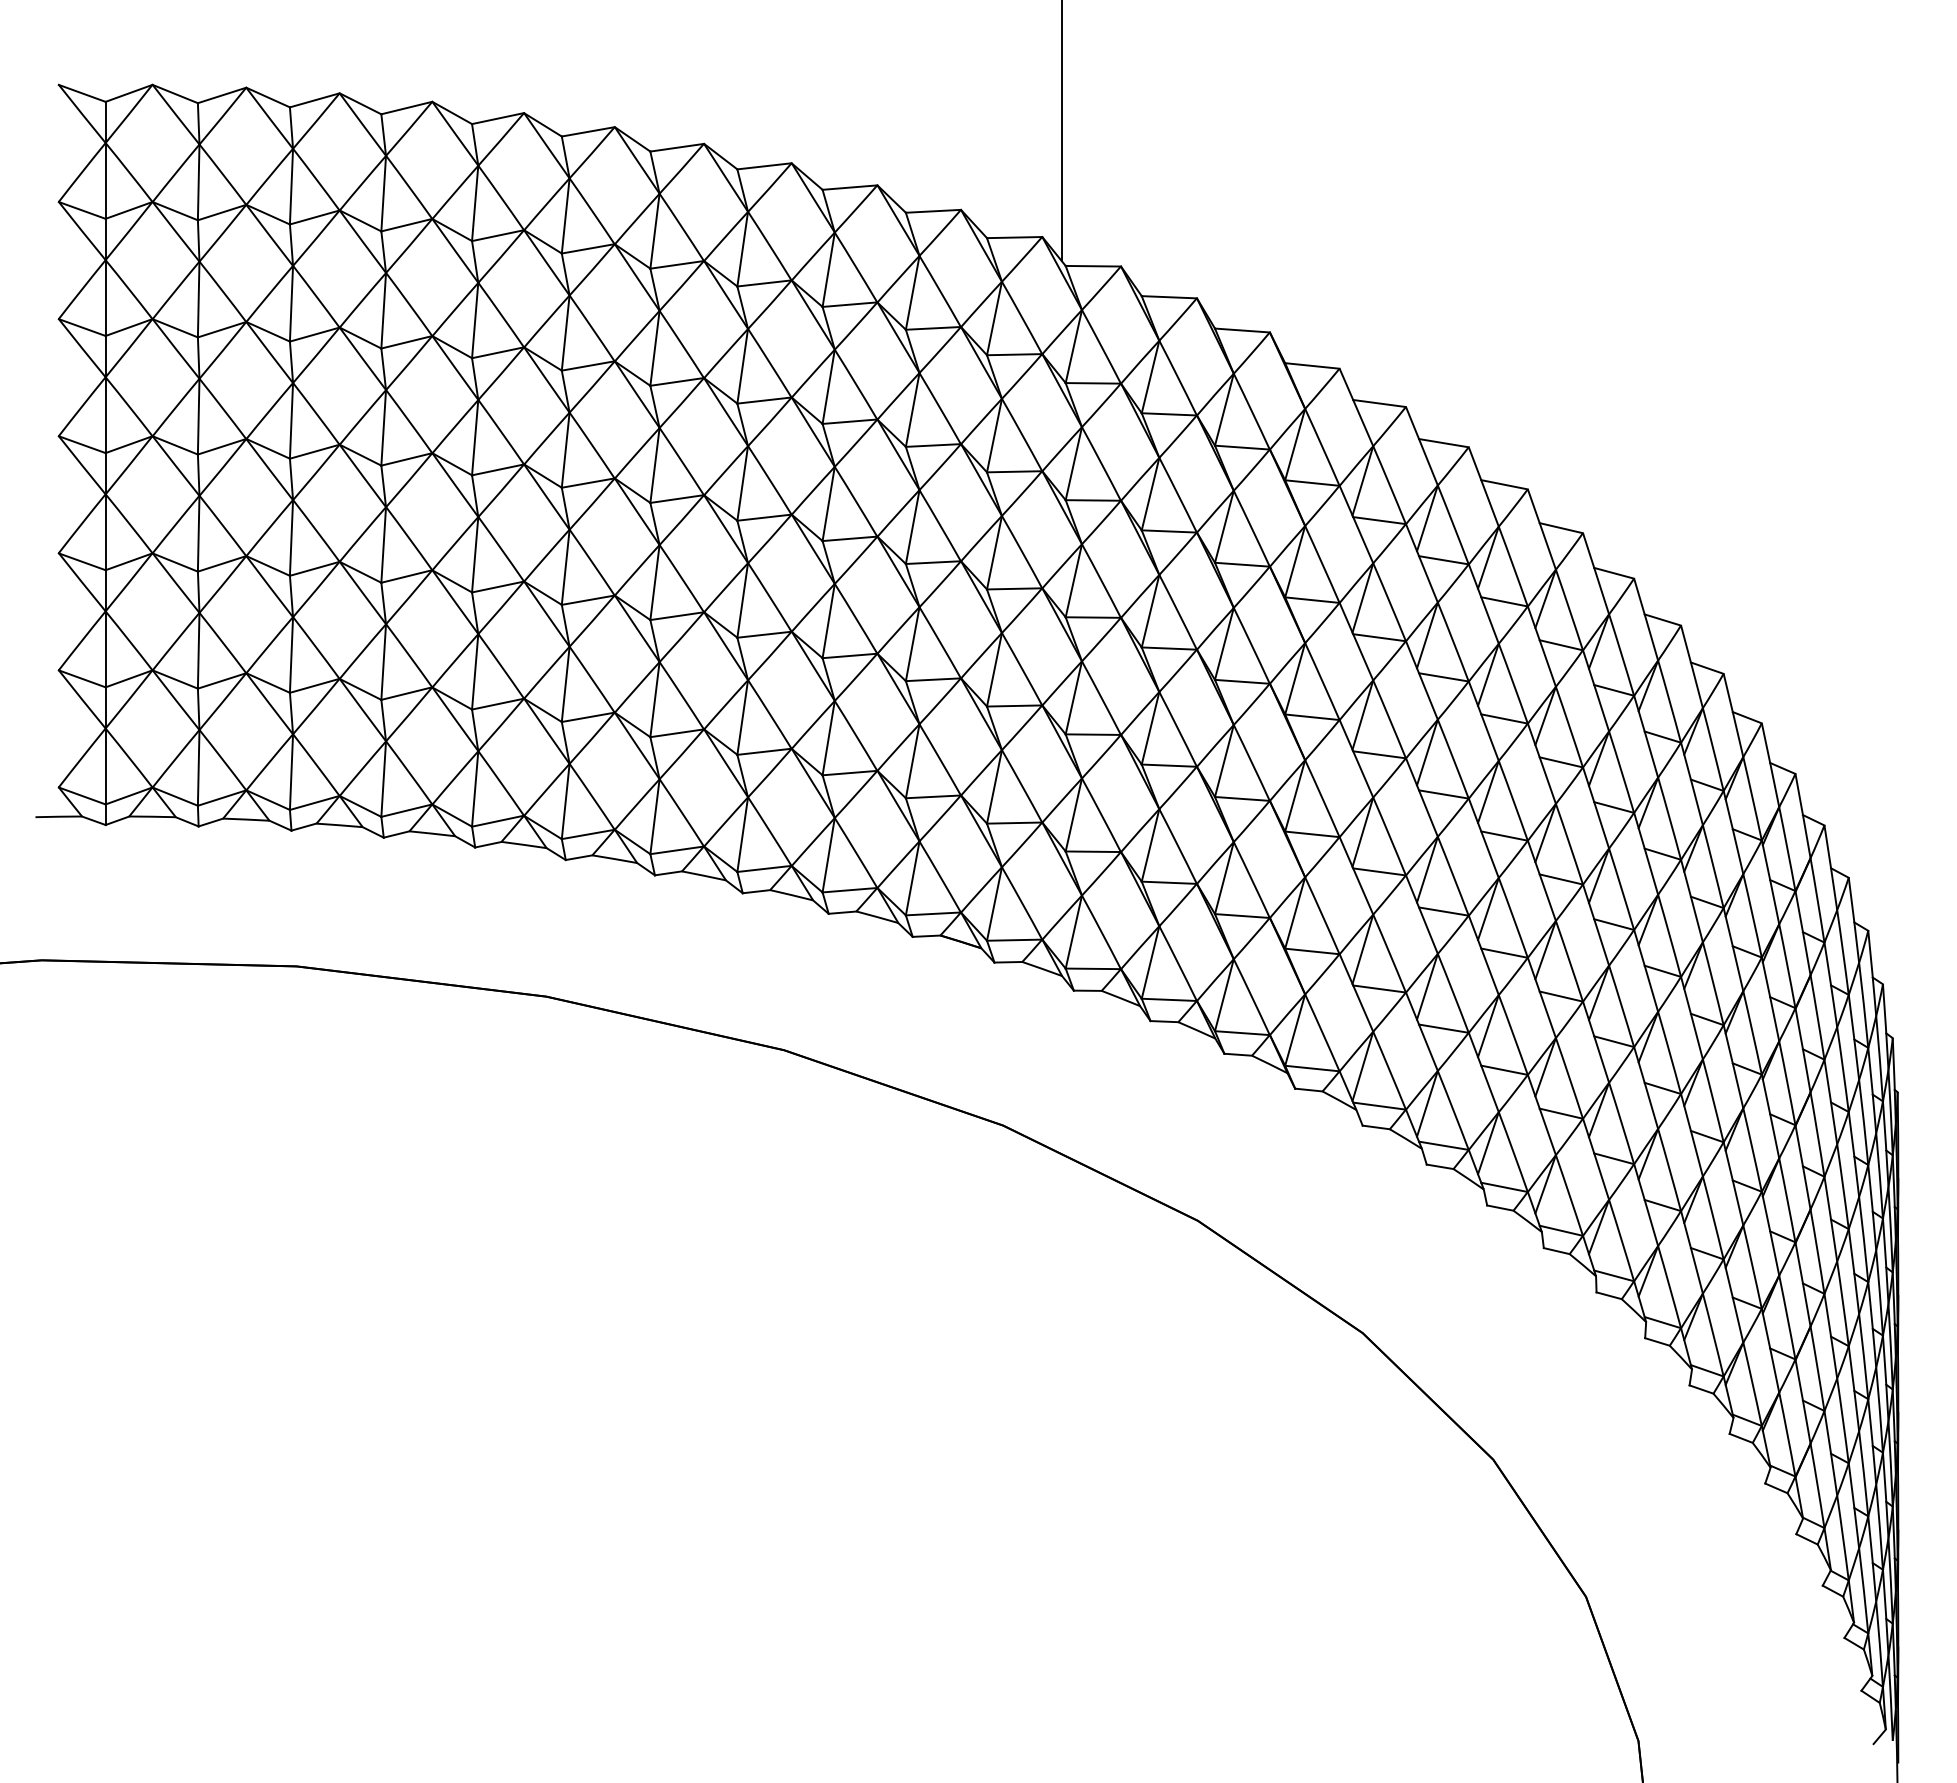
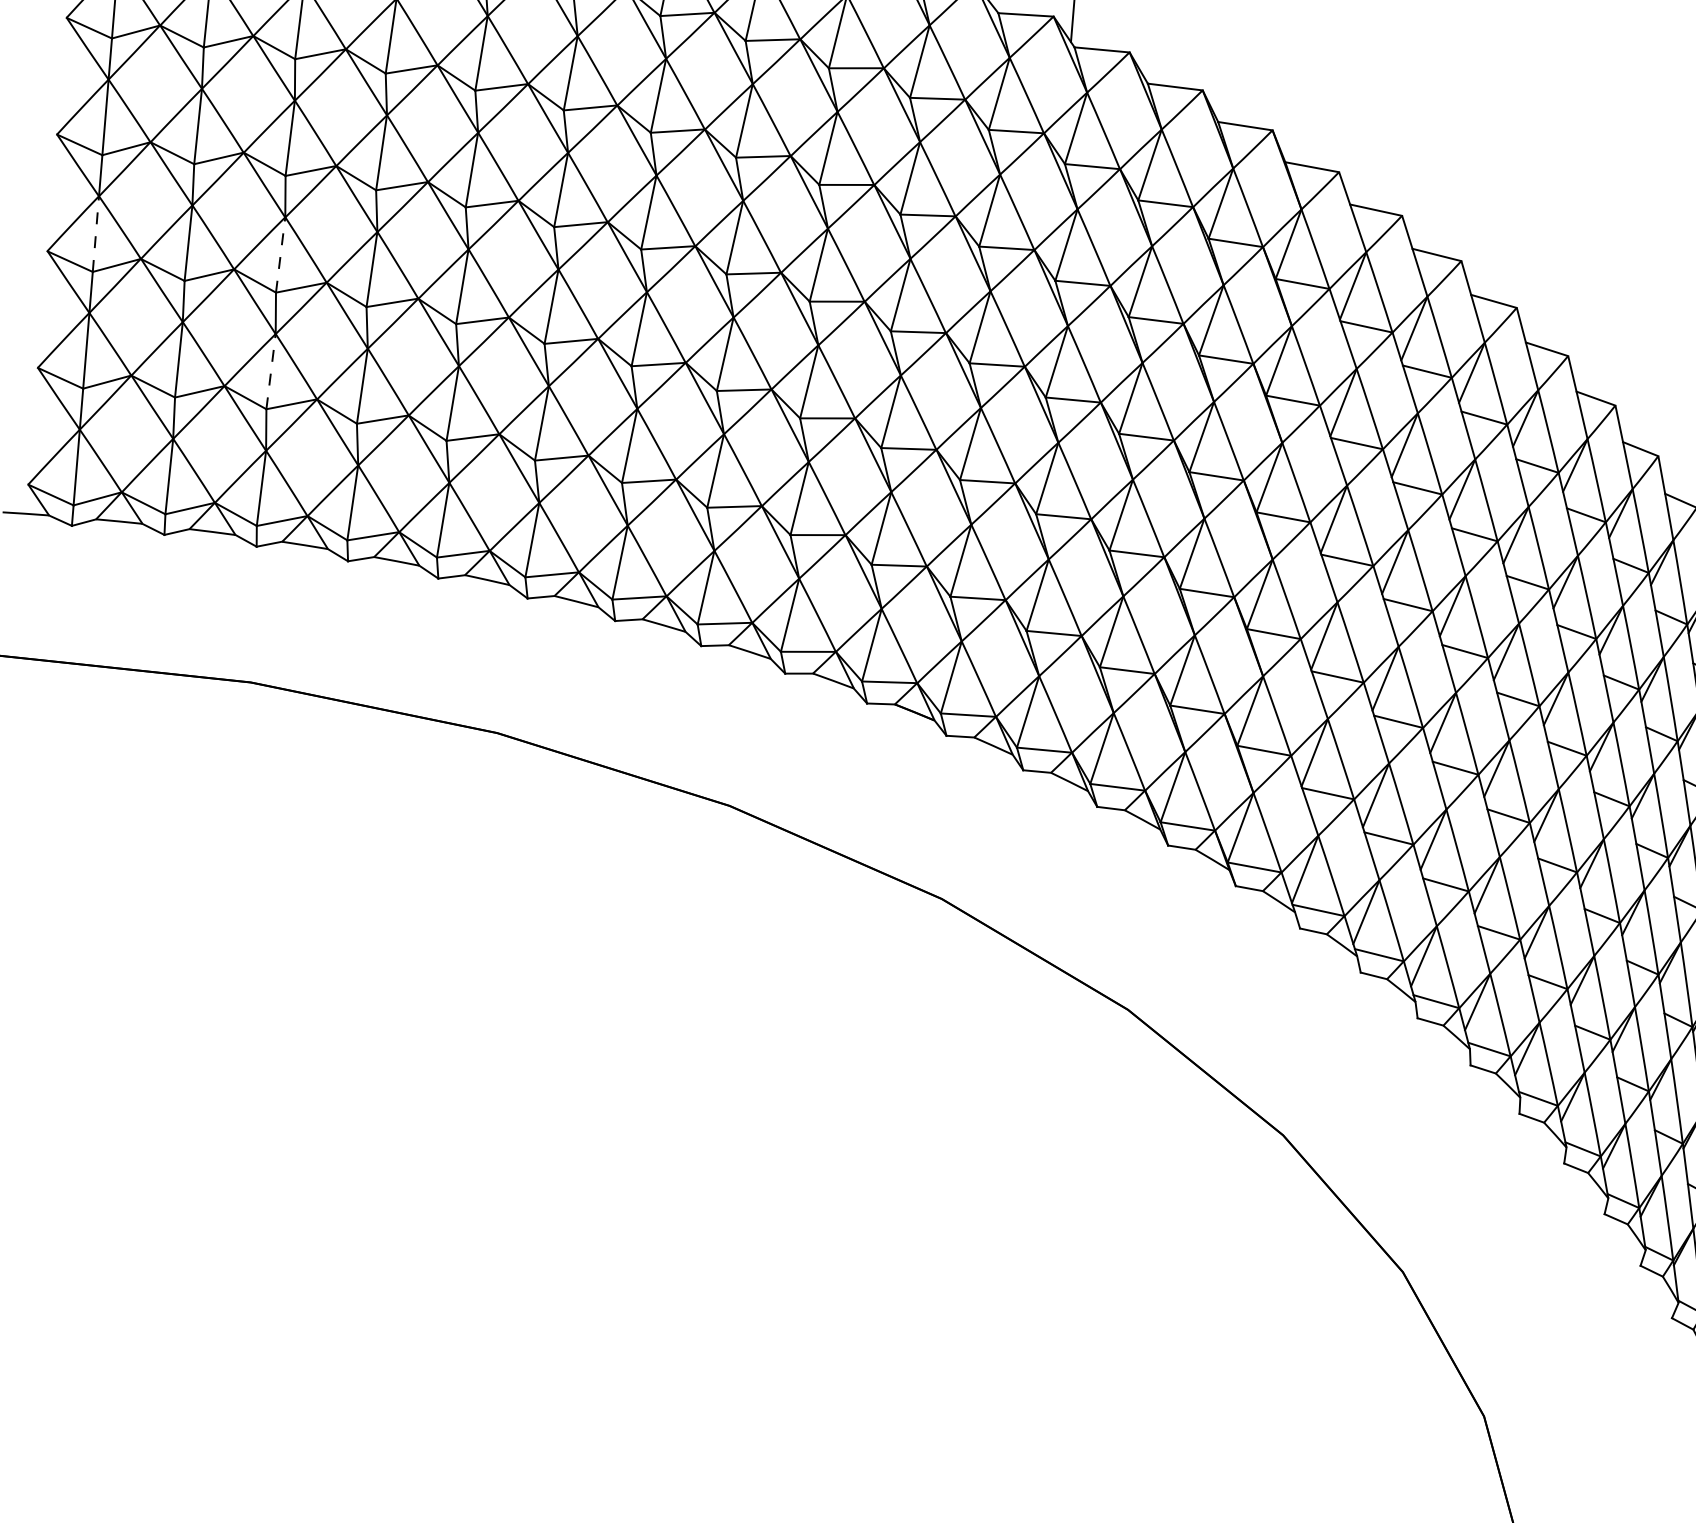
line: (105, 532) -> (95, 234), solid -> dashed
line: (291, 537) -> (280, 254), solid -> dashed
line: (291, 655) -> (271, 372), solid -> dashed

